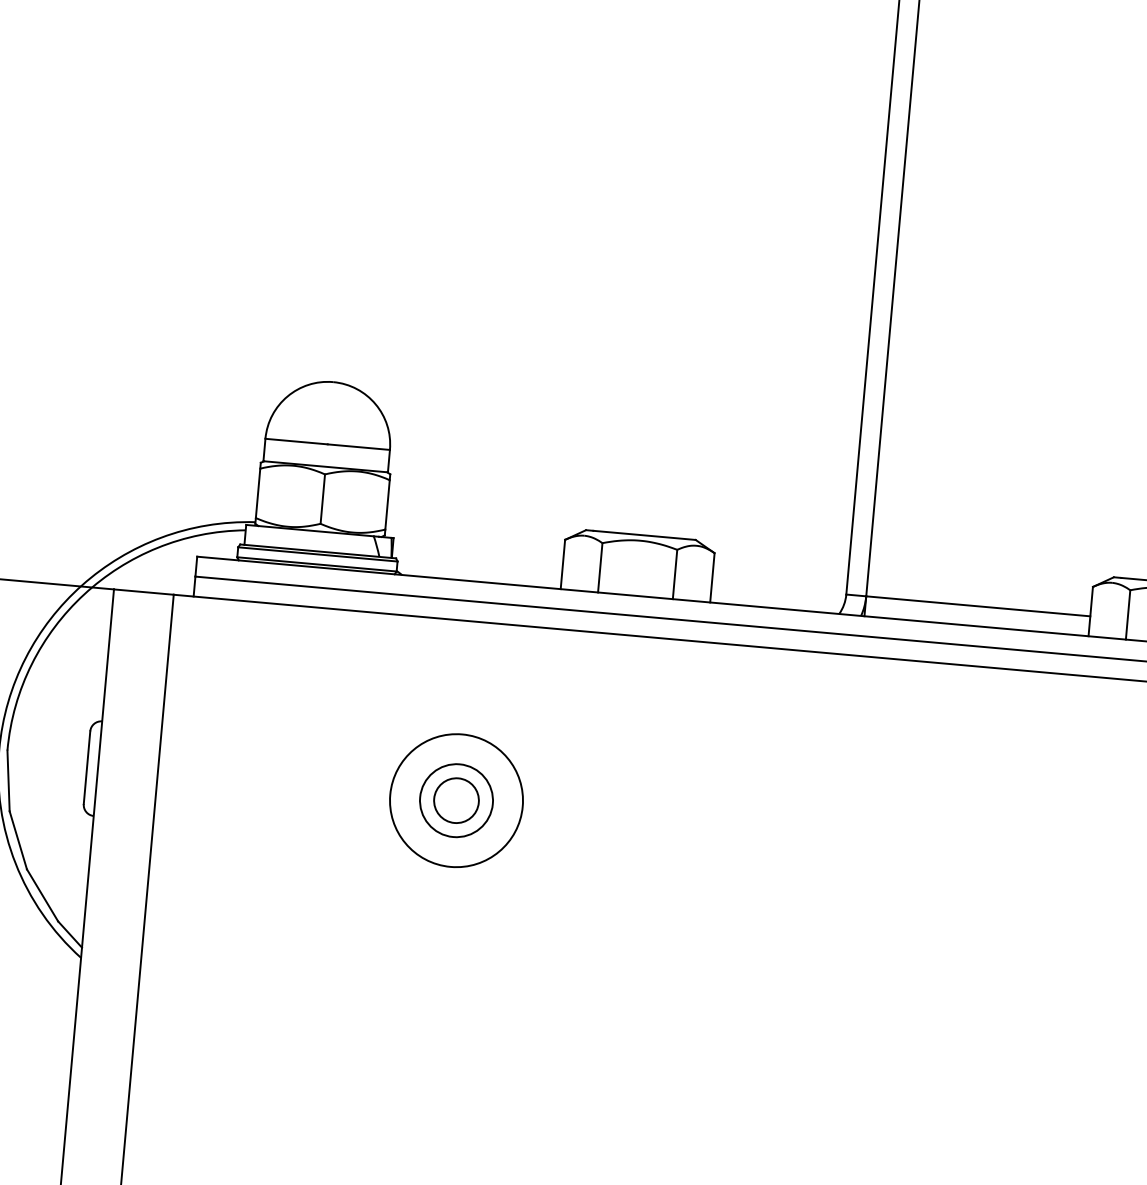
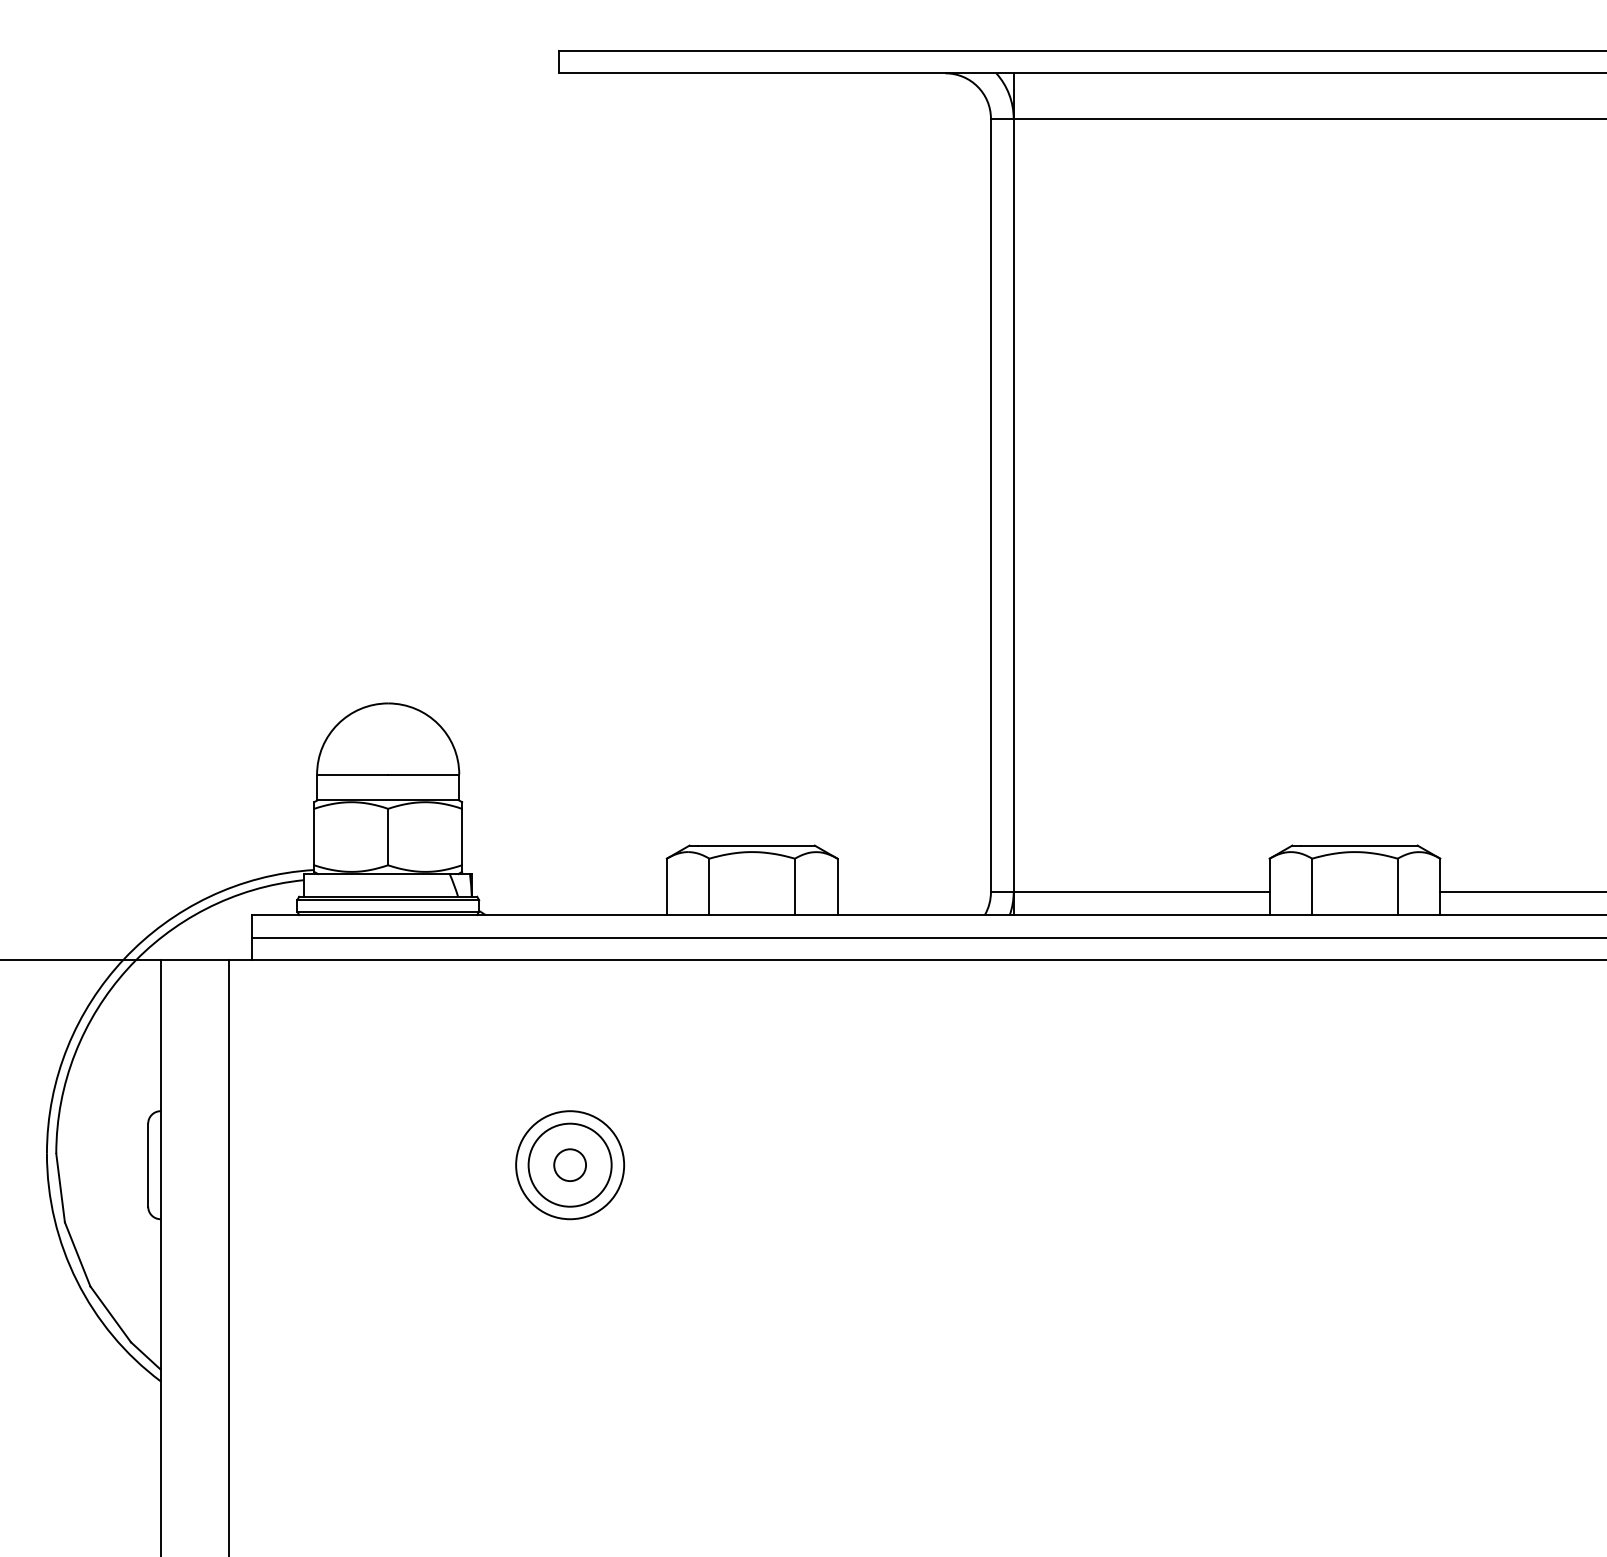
circle: (456, 800) -> (570, 1165), size x0.62
circle: (456, 800) -> (570, 1165), size x0.71

